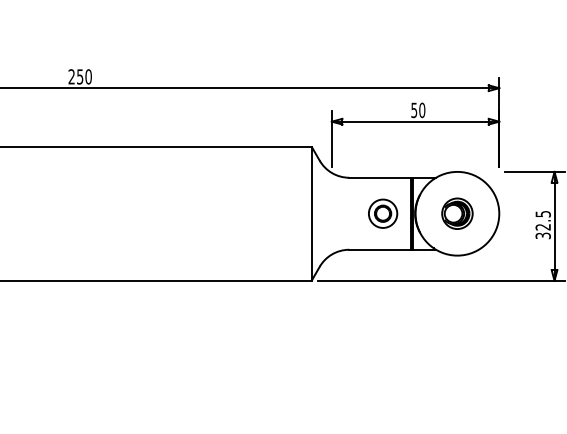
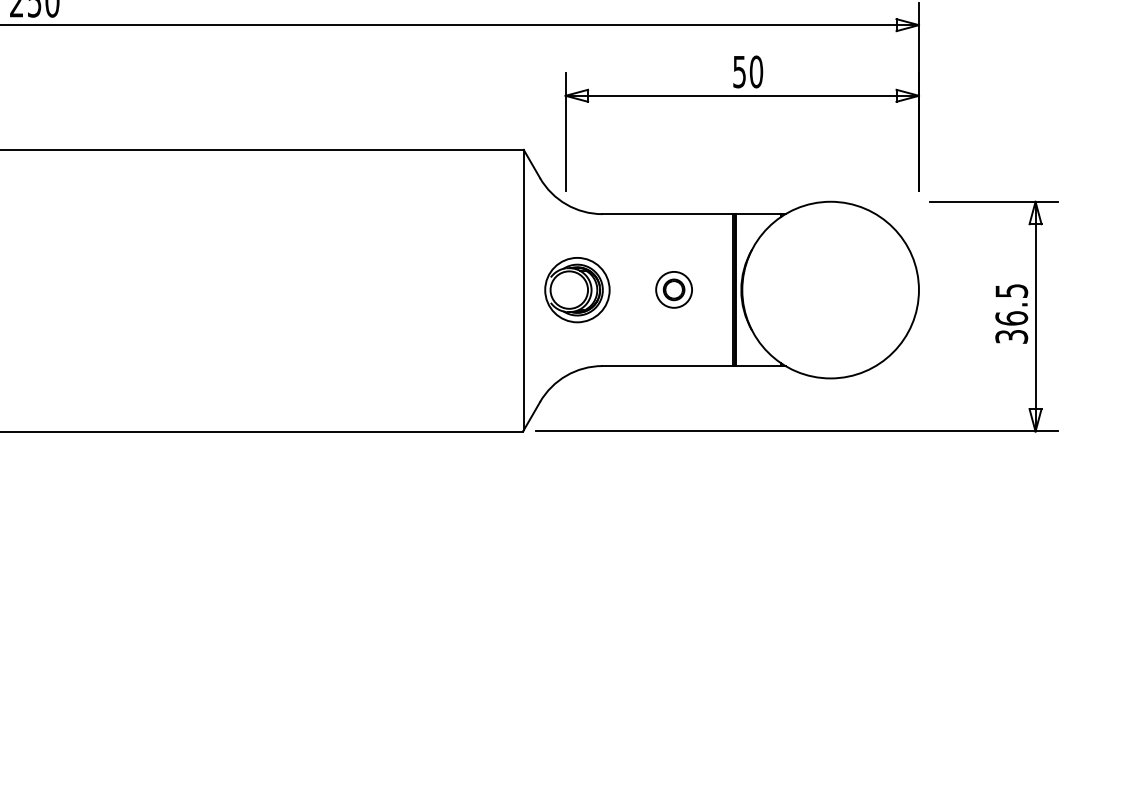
part: (383, 213) -> (674, 289), size x0.6
part: (457, 213) -> (577, 289), moved
text: (542, 226) -> (1010, 316), 32.5 -> 36.5

